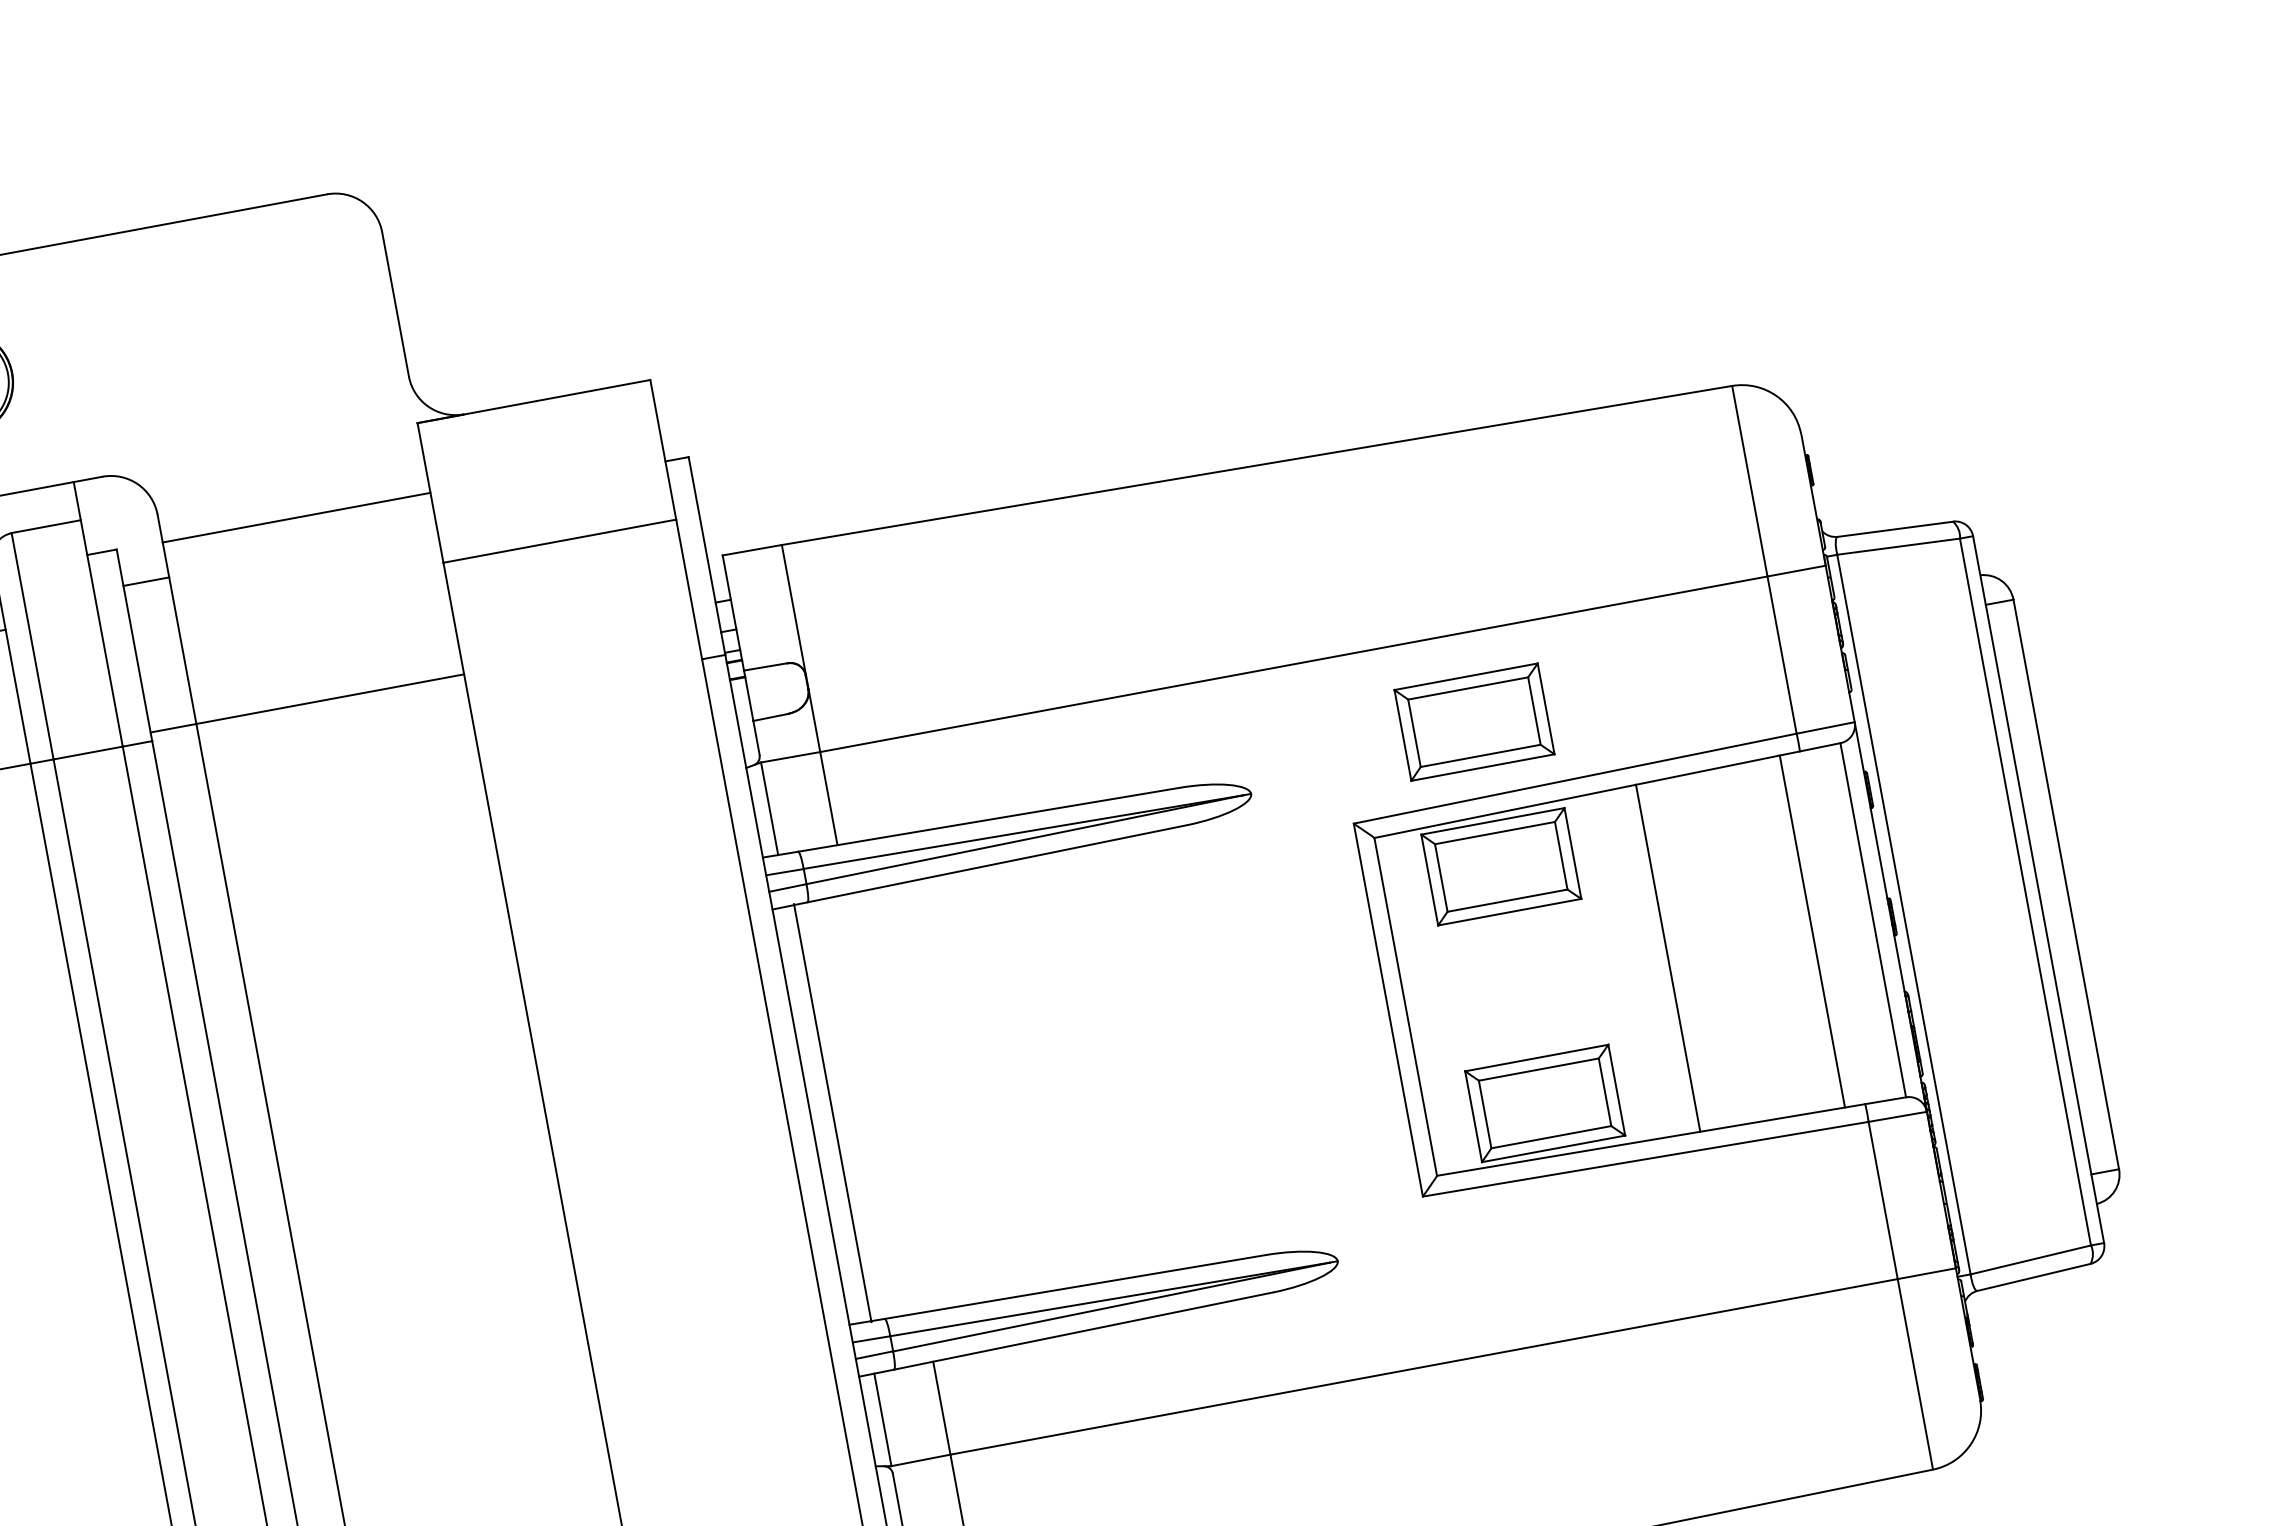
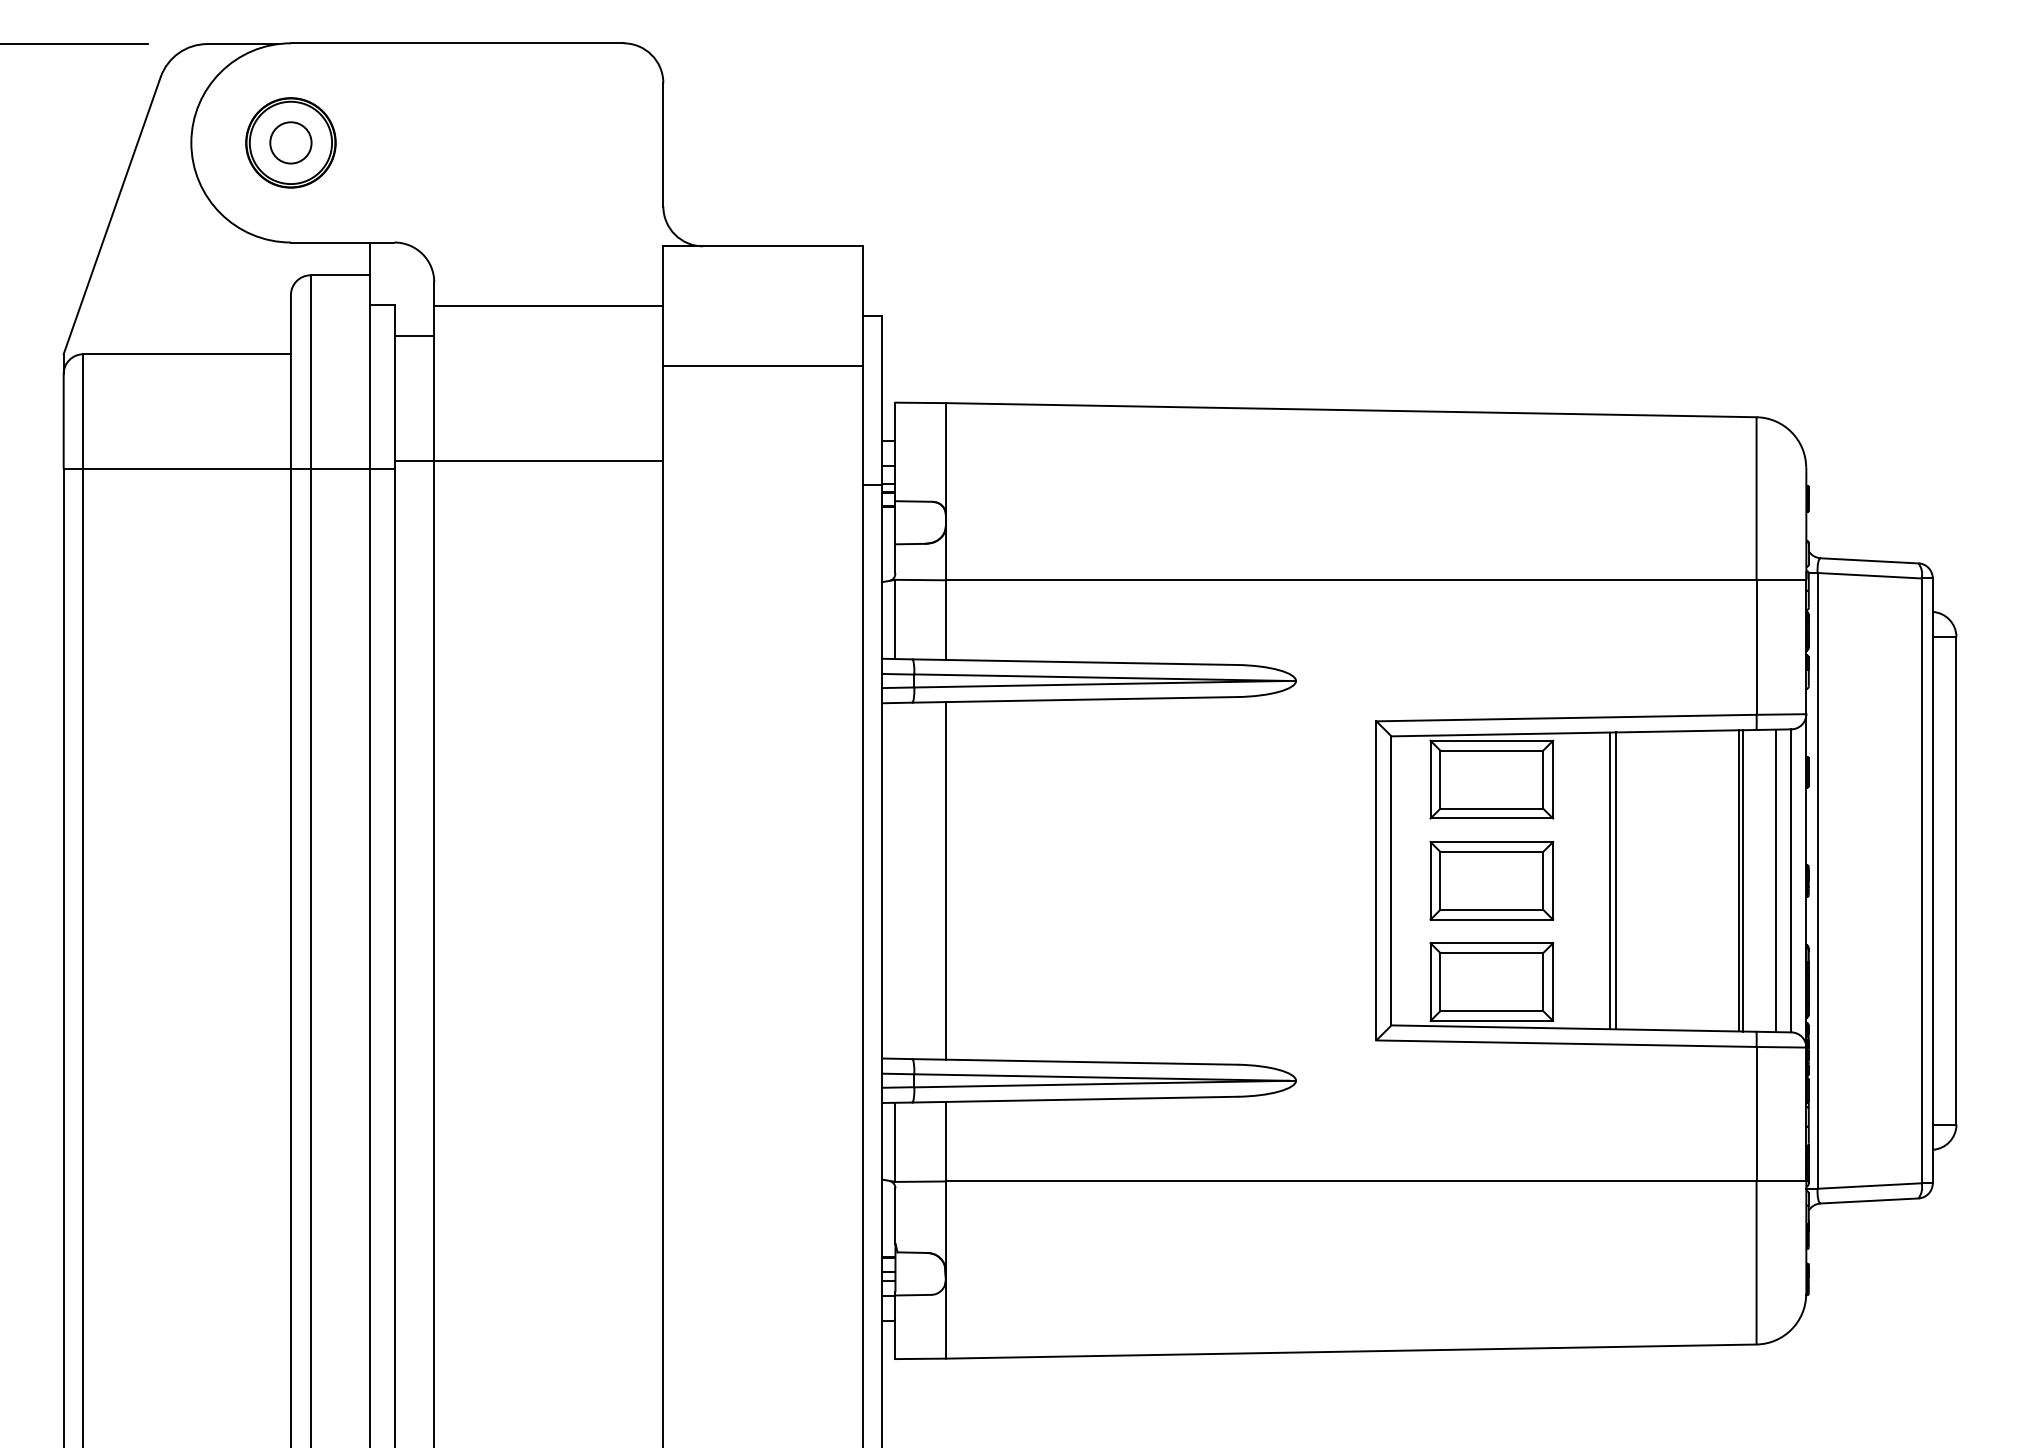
part: (1474, 721) -> (1491, 880), moved
line: (1854, 923) -> (1775, 880), added
line: (1817, 930) -> (1743, 880), added
line: (1660, 959) -> (1609, 880), added
line: (833, 1112) -> (946, 880), moved

